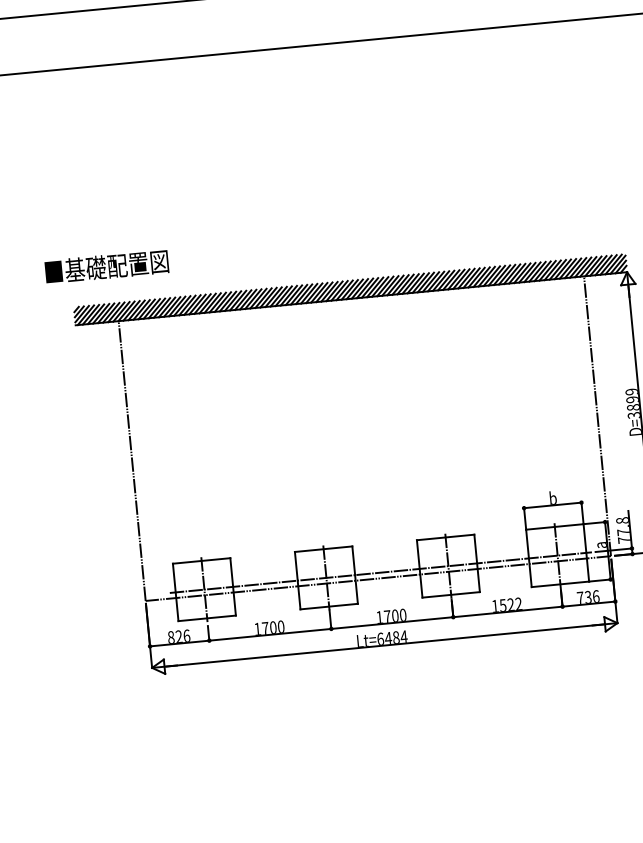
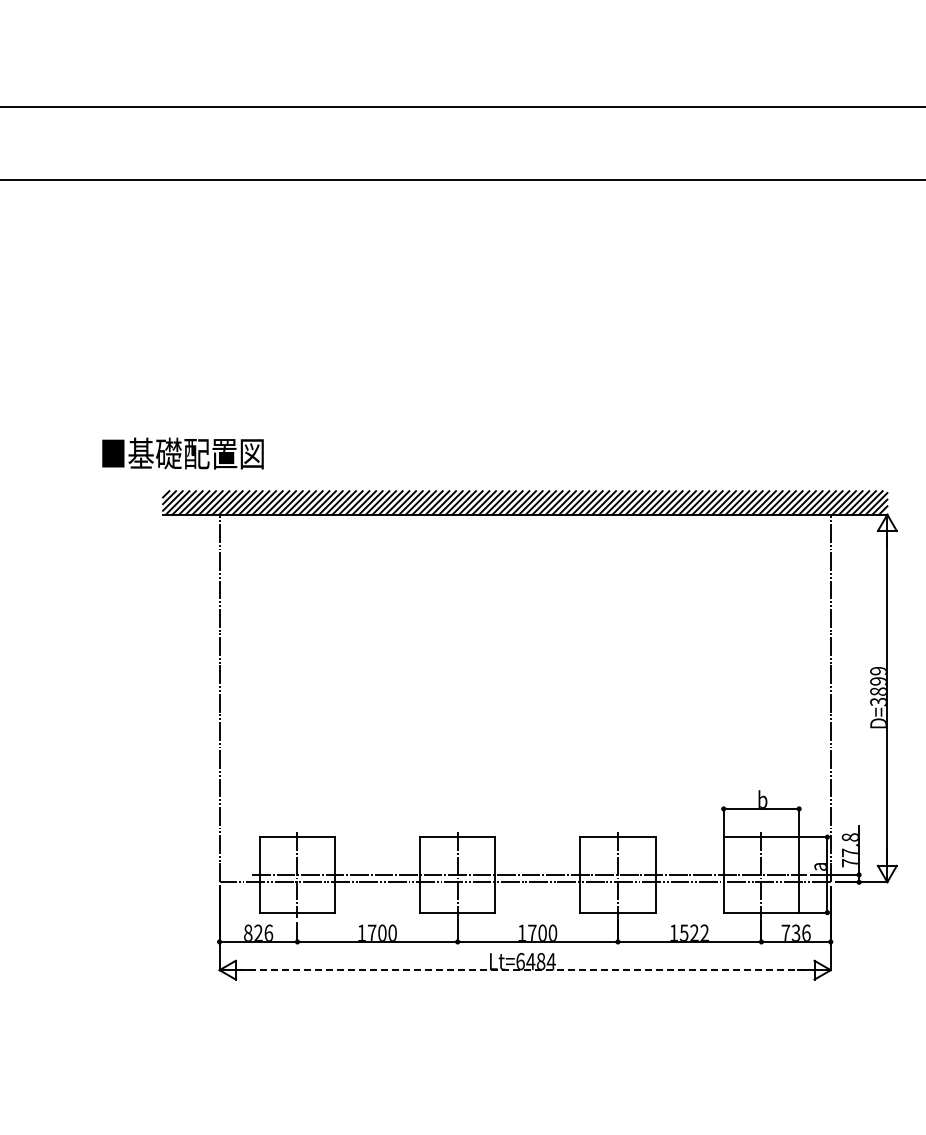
text: (106, 266) -> (182, 453), moved
line: (385, 645) -> (525, 970), solid -> dashed

